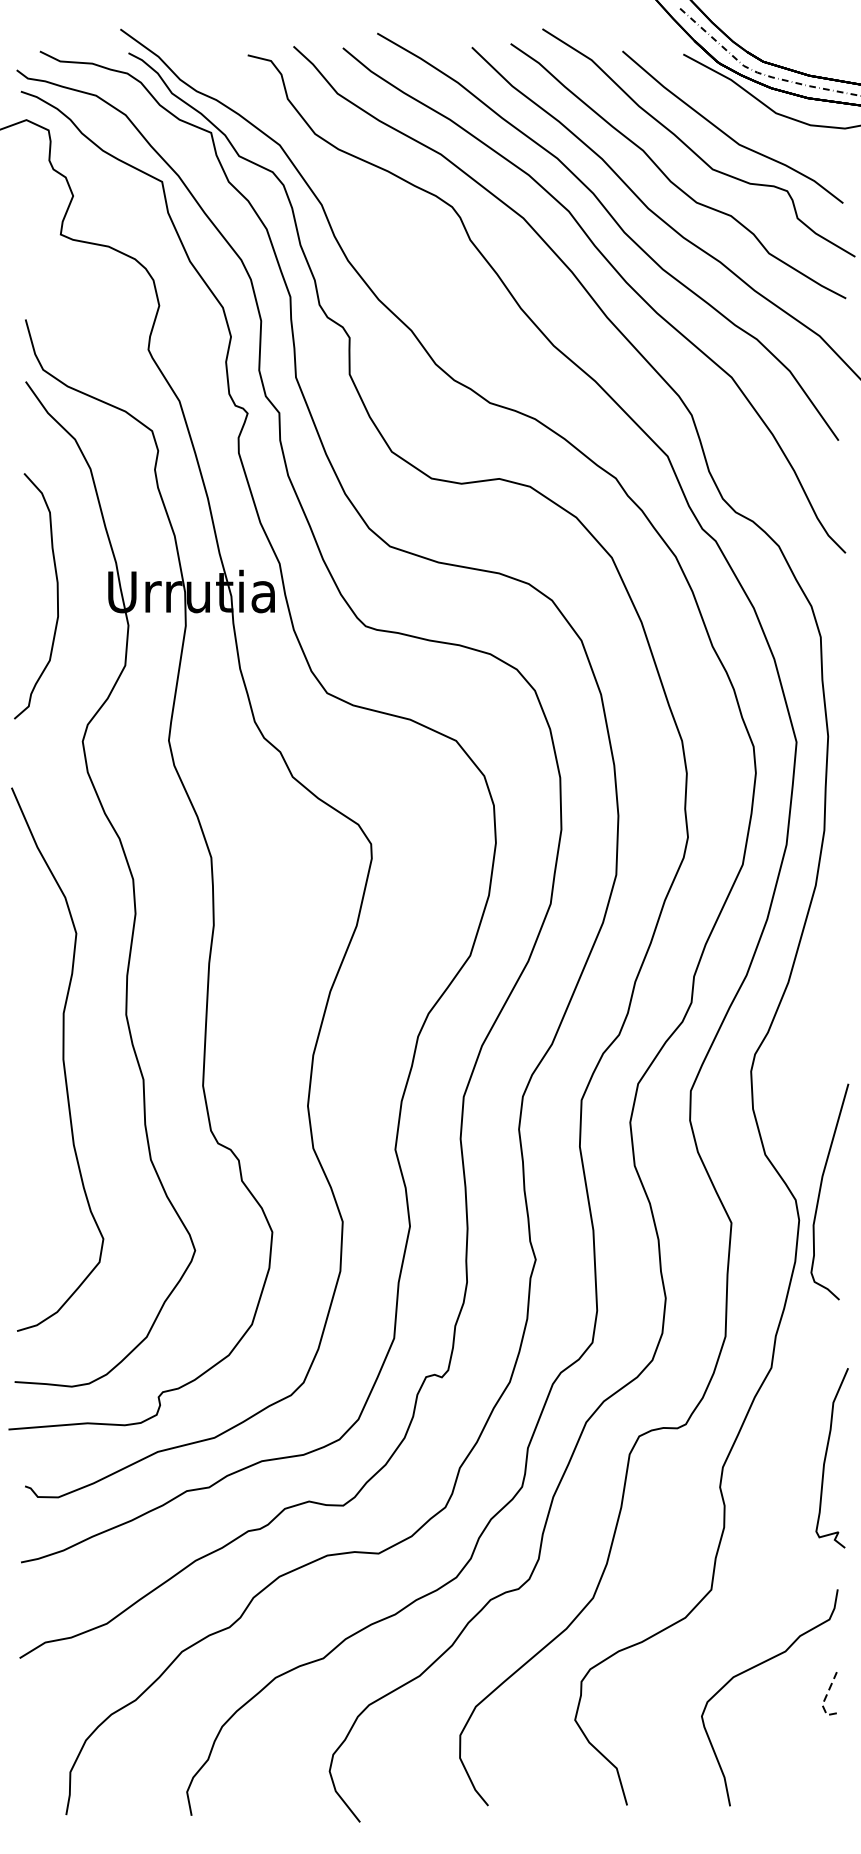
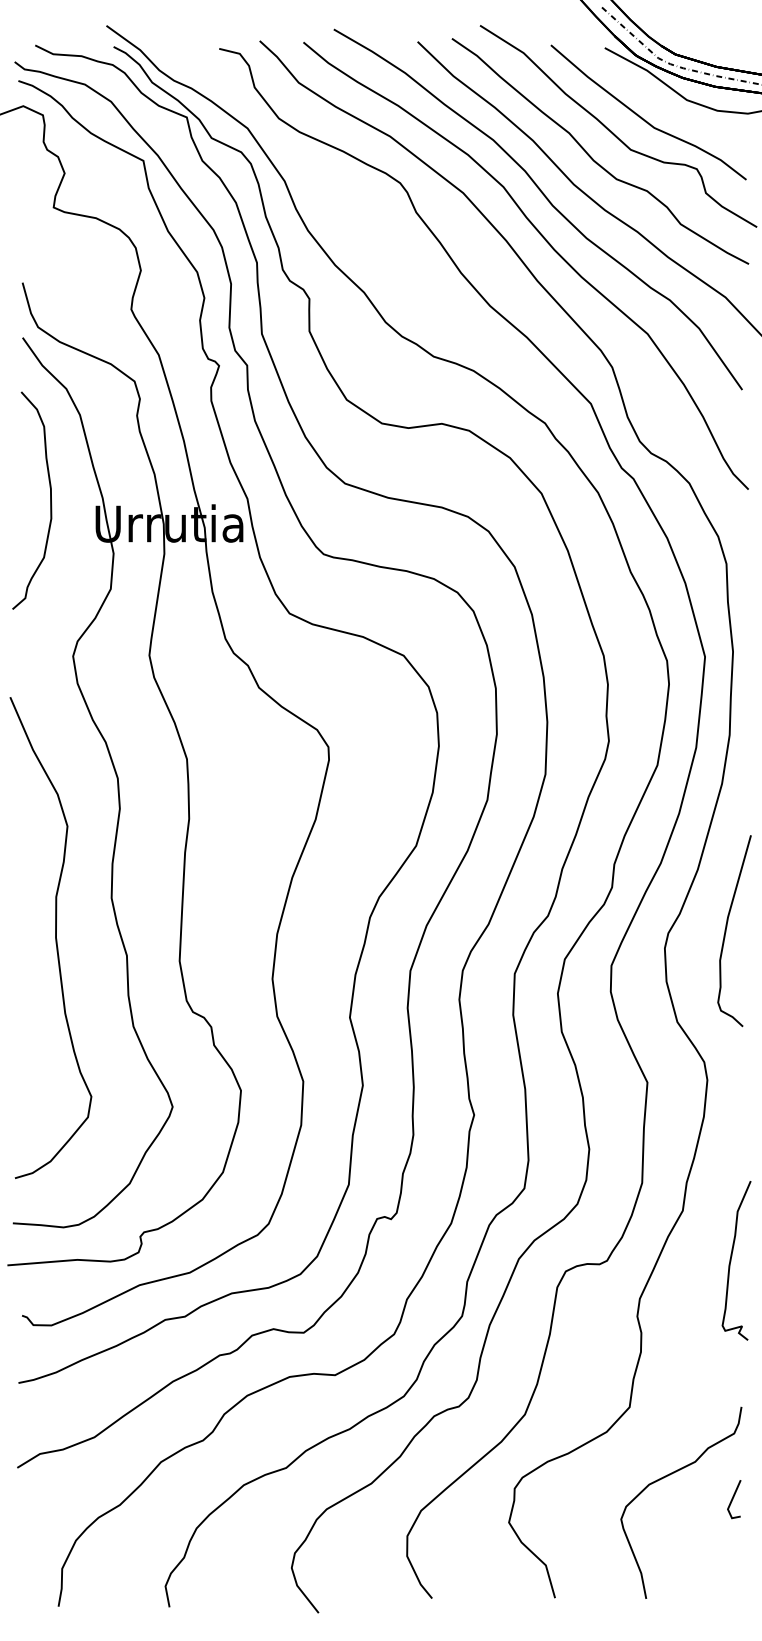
curve: (57, 596) -> (50, 500), moved
curve: (820, 1192) -> (726, 931), moved
curve: (826, 1457) -> (731, 1260), moved
line: (825, 1698) -> (730, 1503), dashed -> solid

